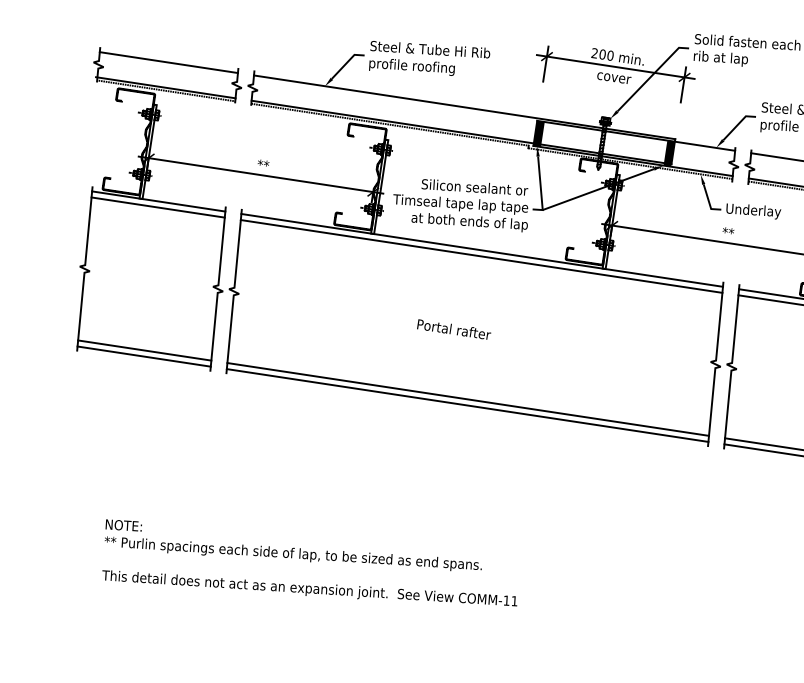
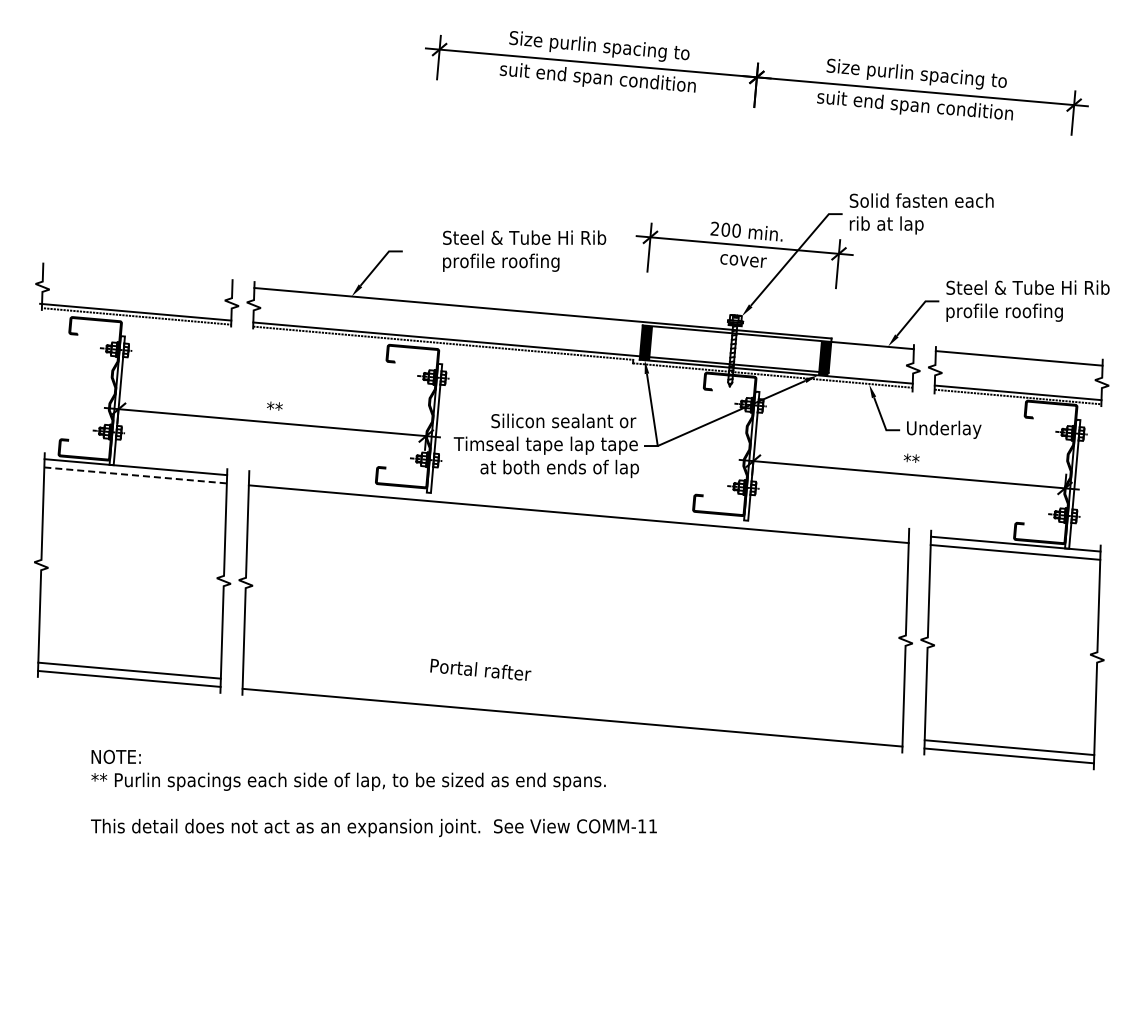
text: (429, 58) -> (524, 250), moved
line: (168, 62) -> (137, 277), removed
line: (158, 207) -> (135, 475), solid -> dashed
line: (482, 250) -> (579, 505), removed
text: (453, 329) -> (480, 669), moved
line: (467, 399) -> (572, 709), removed
text: (311, 564) -> (373, 793), moved

